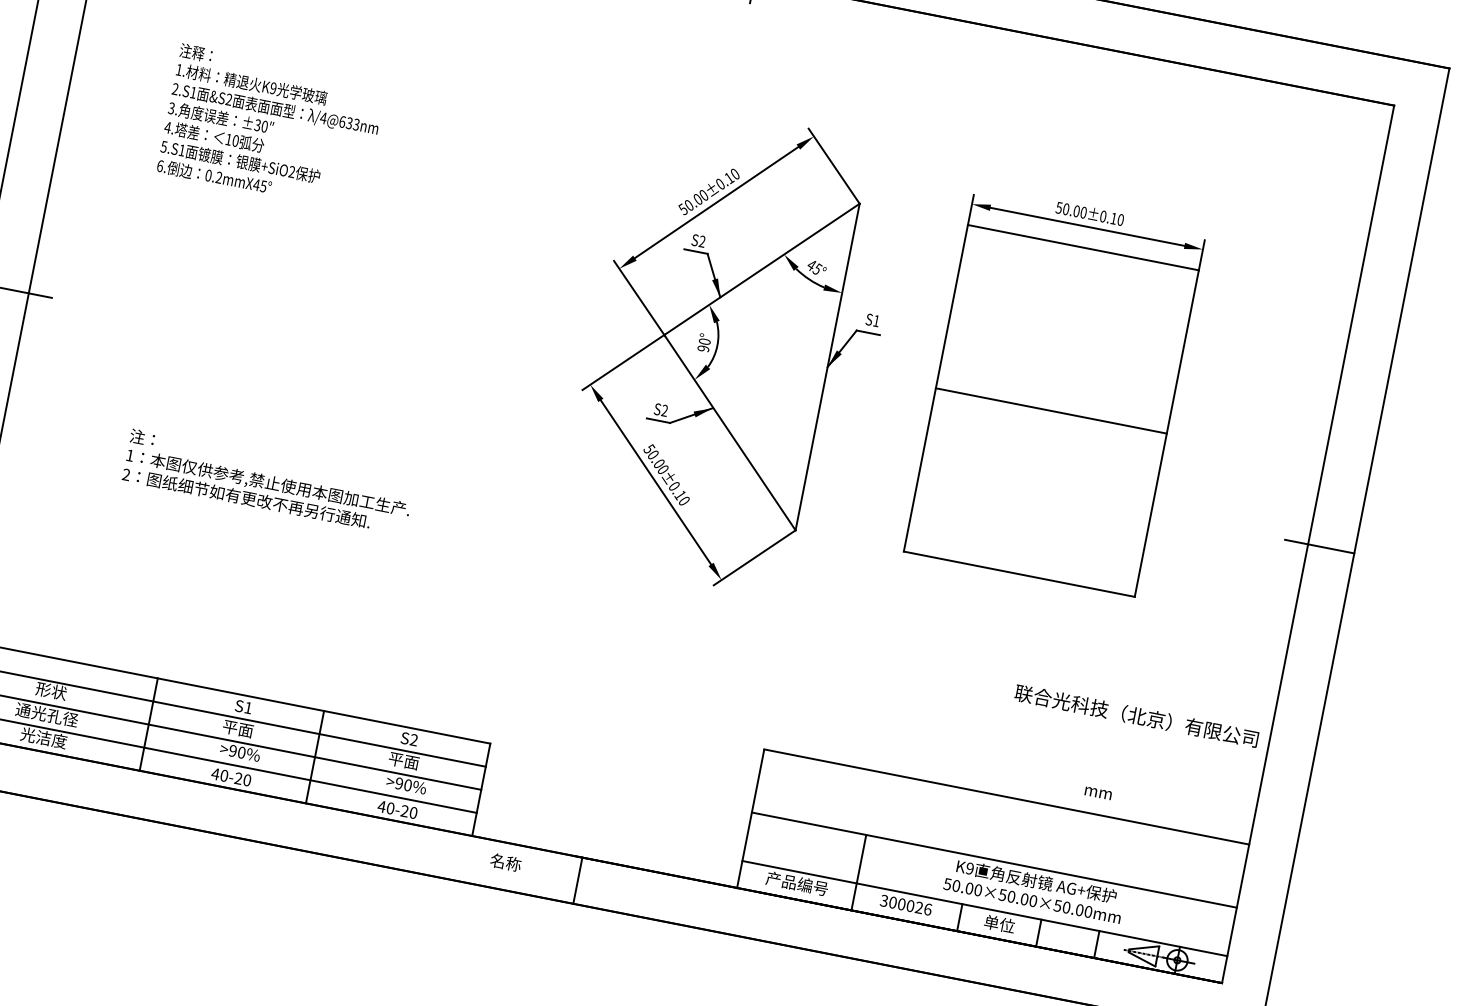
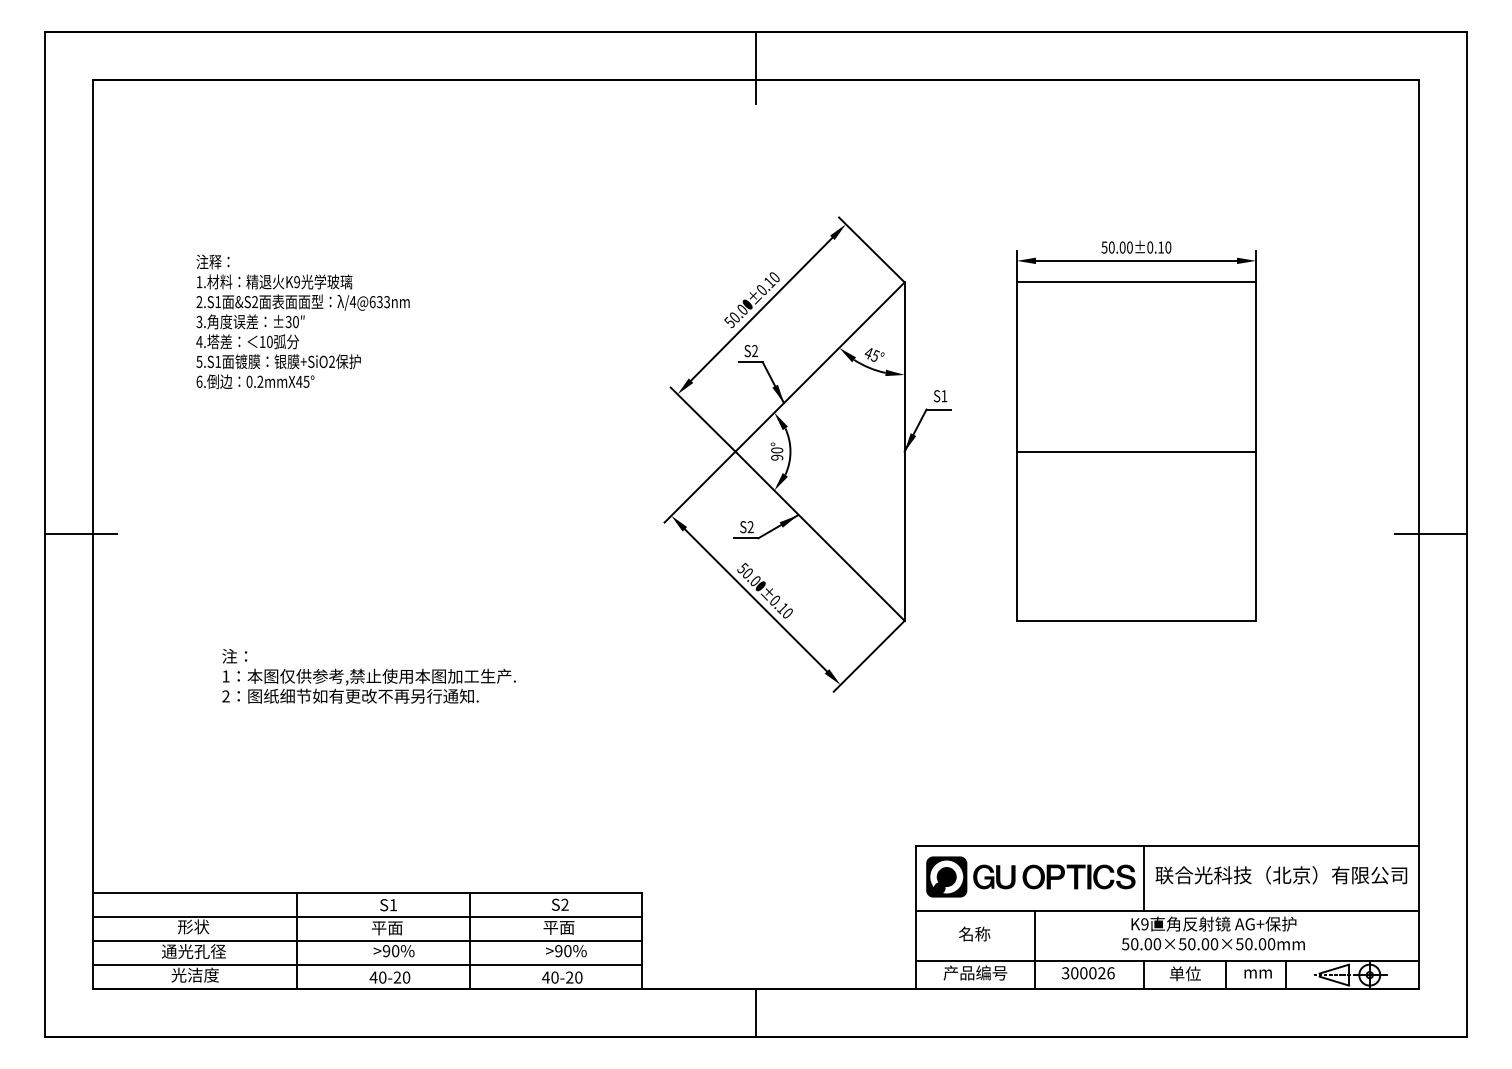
text: (1136, 716) -> (1281, 875), moved
text: (1097, 792) -> (1257, 973), moved
part: (868, 800) -> (1030, 876), added
line: (978, 823) -> (1144, 877), added
text: (505, 862) -> (974, 933), moved

